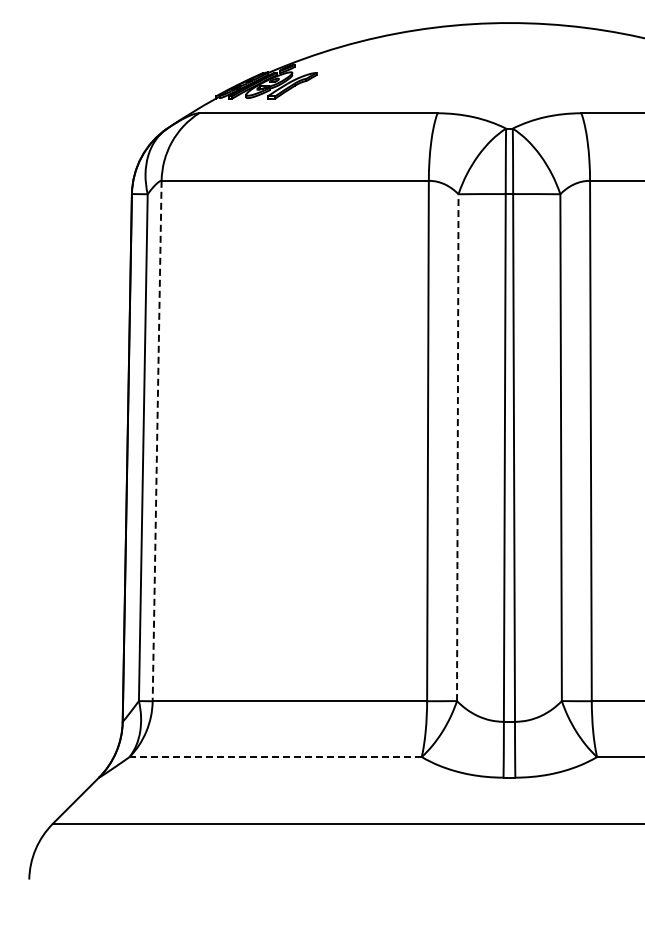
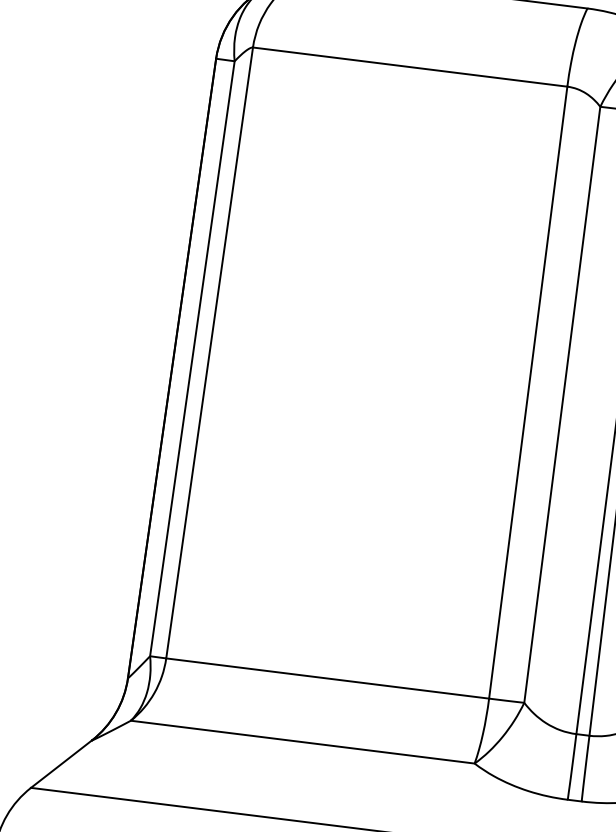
line: (157, 441) -> (209, 353), dashed -> solid
line: (457, 447) -> (562, 404), dashed -> solid
line: (275, 757) -> (302, 742), dashed -> solid

